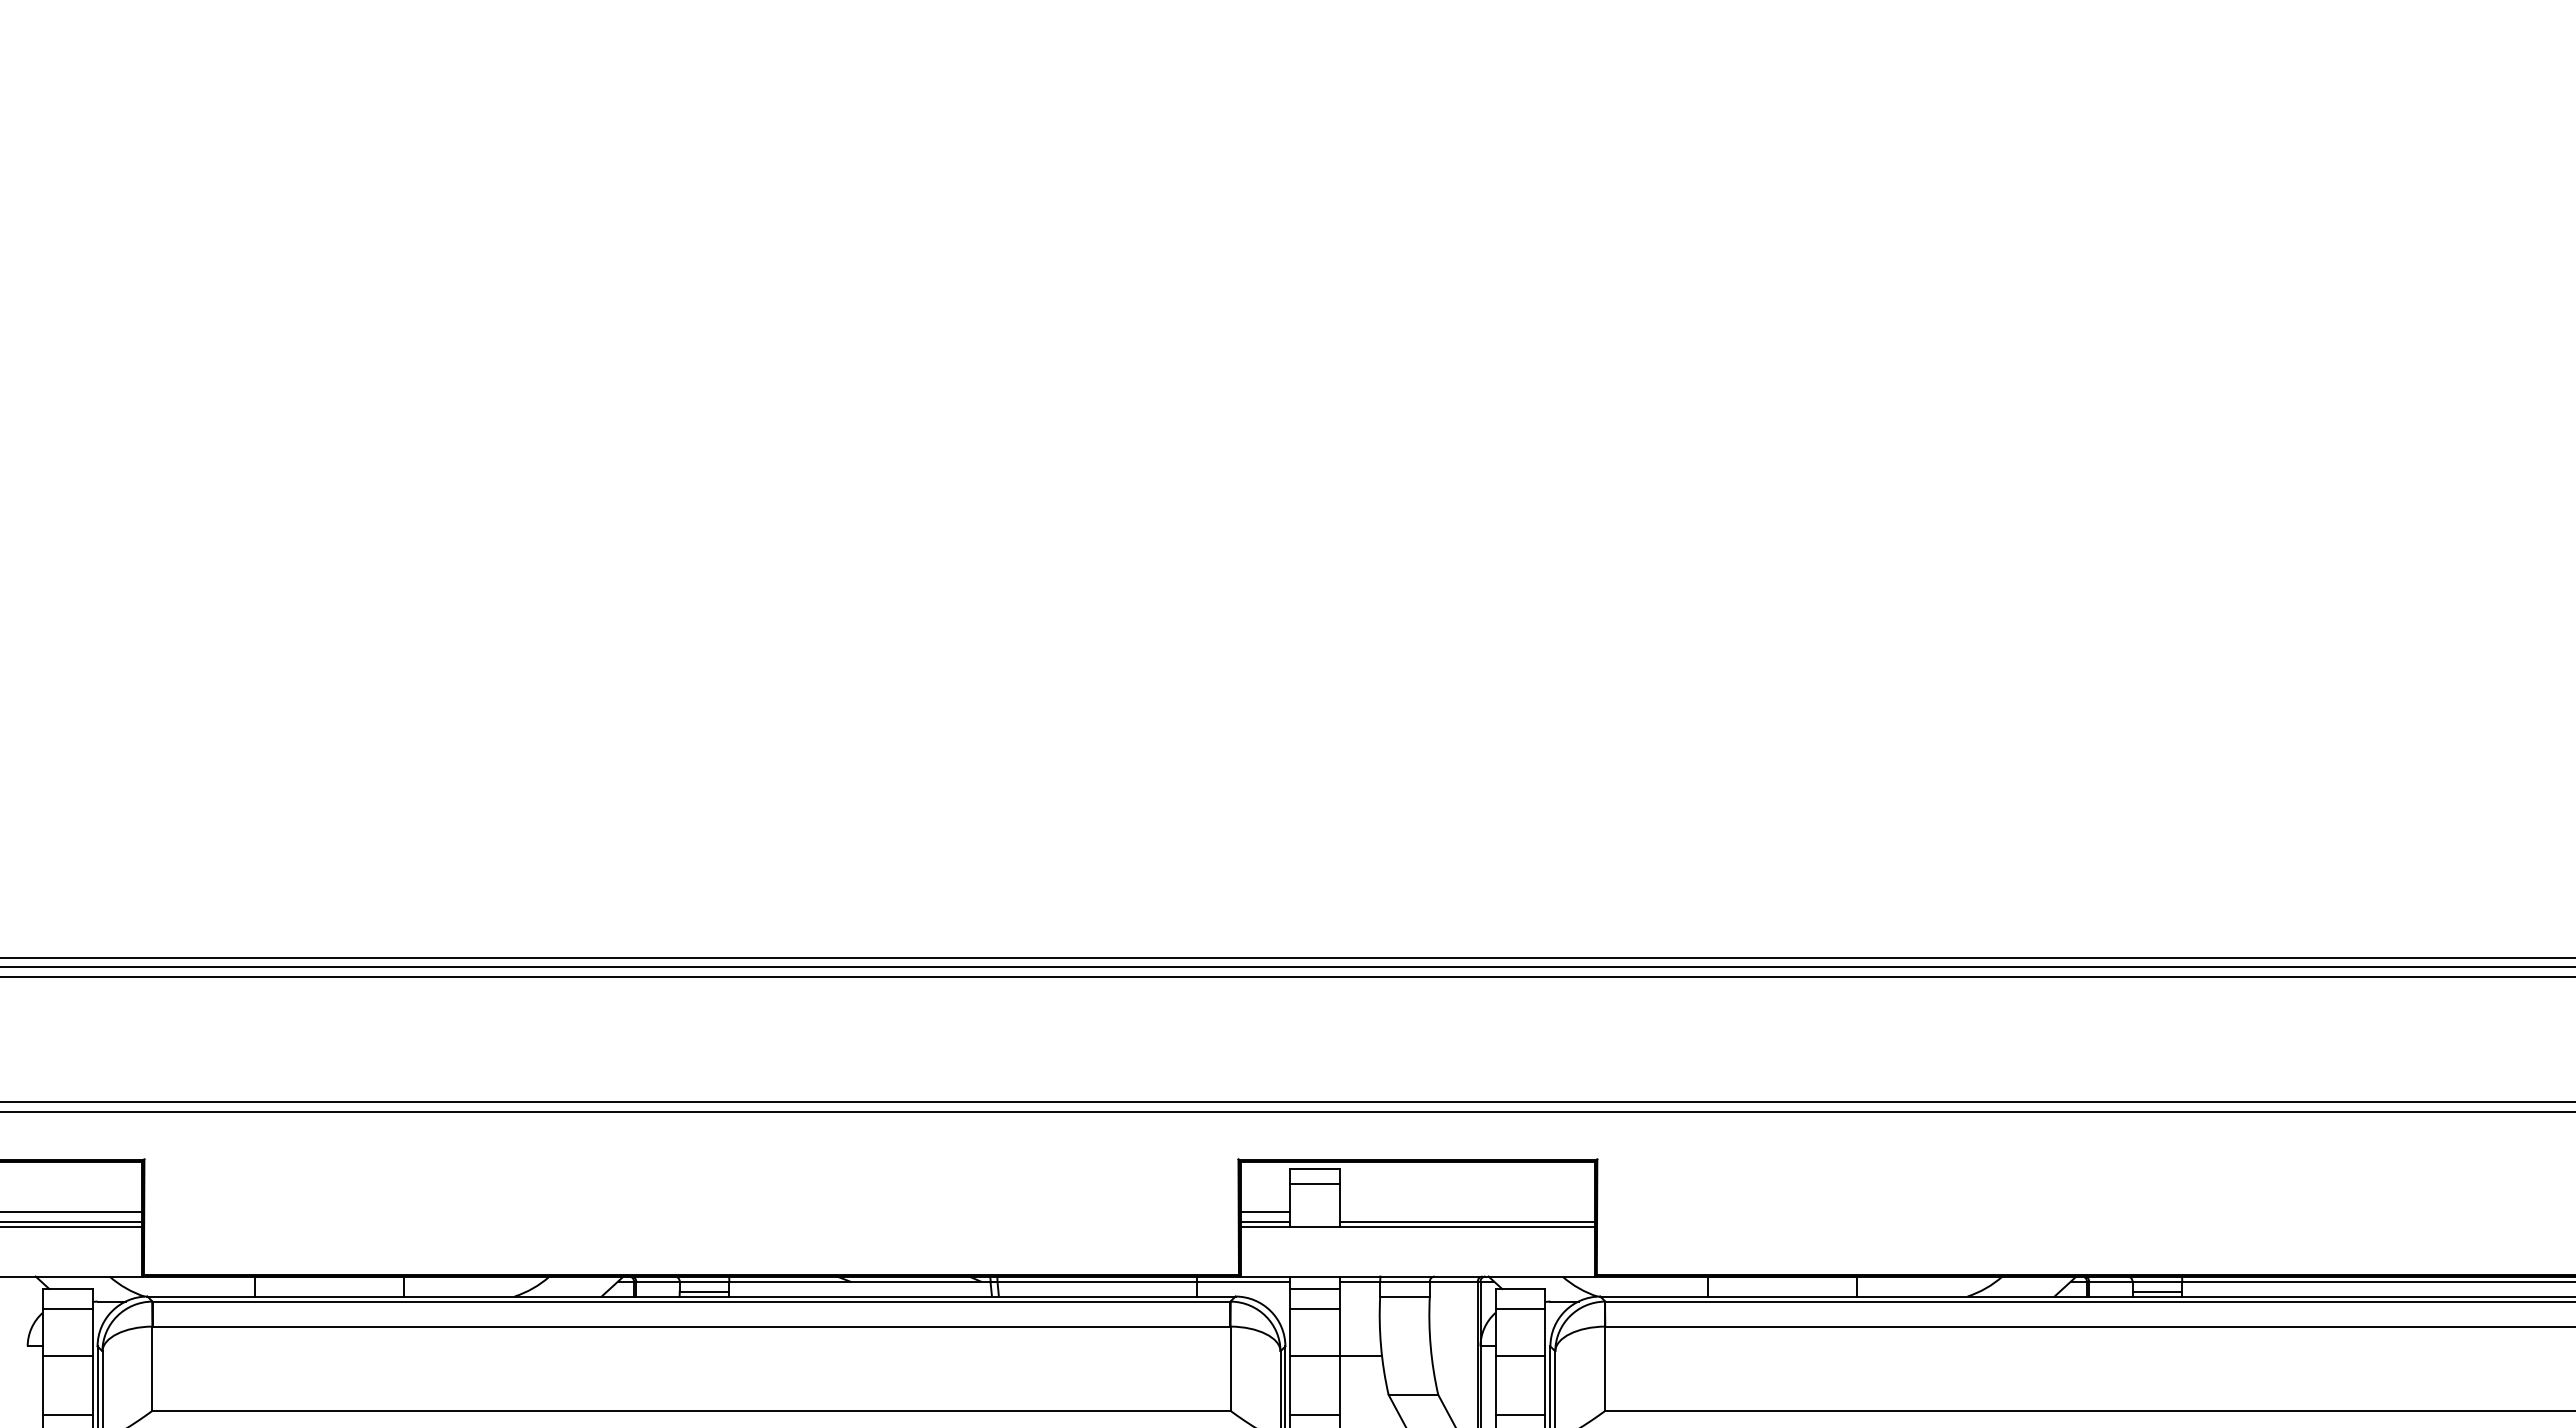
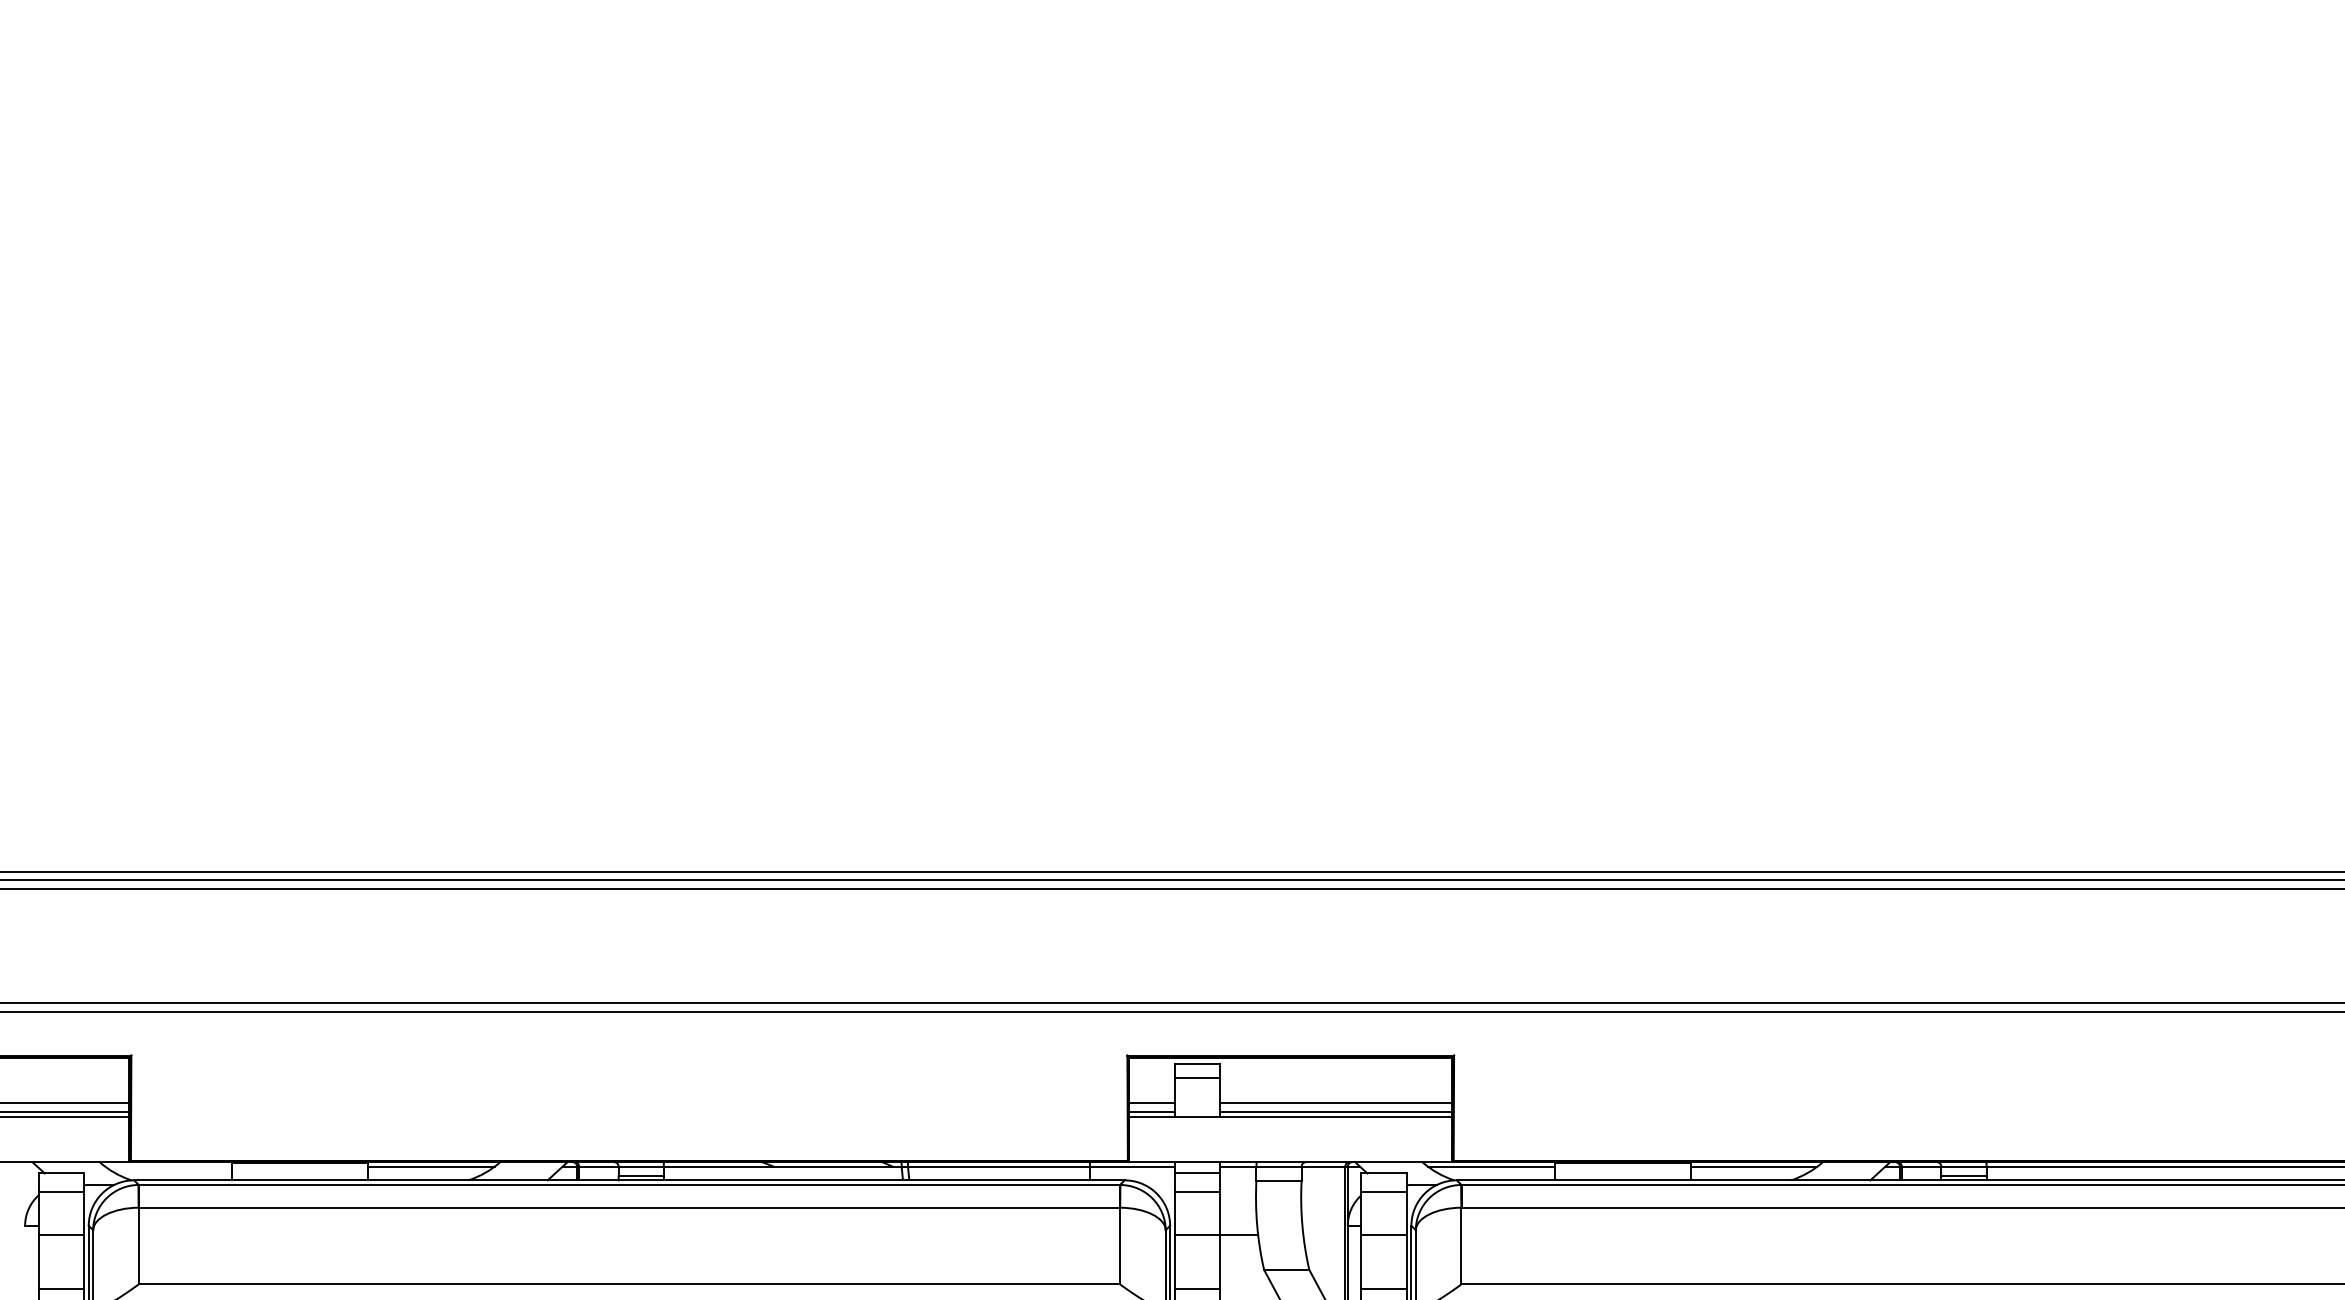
line: (1467, 1211) -> (1335, 1102), added
line: (473, 1281) -> (430, 1166), added
line: (1637, 1281) -> (1490, 1166), added
line: (1926, 1281) -> (1753, 1166), added

